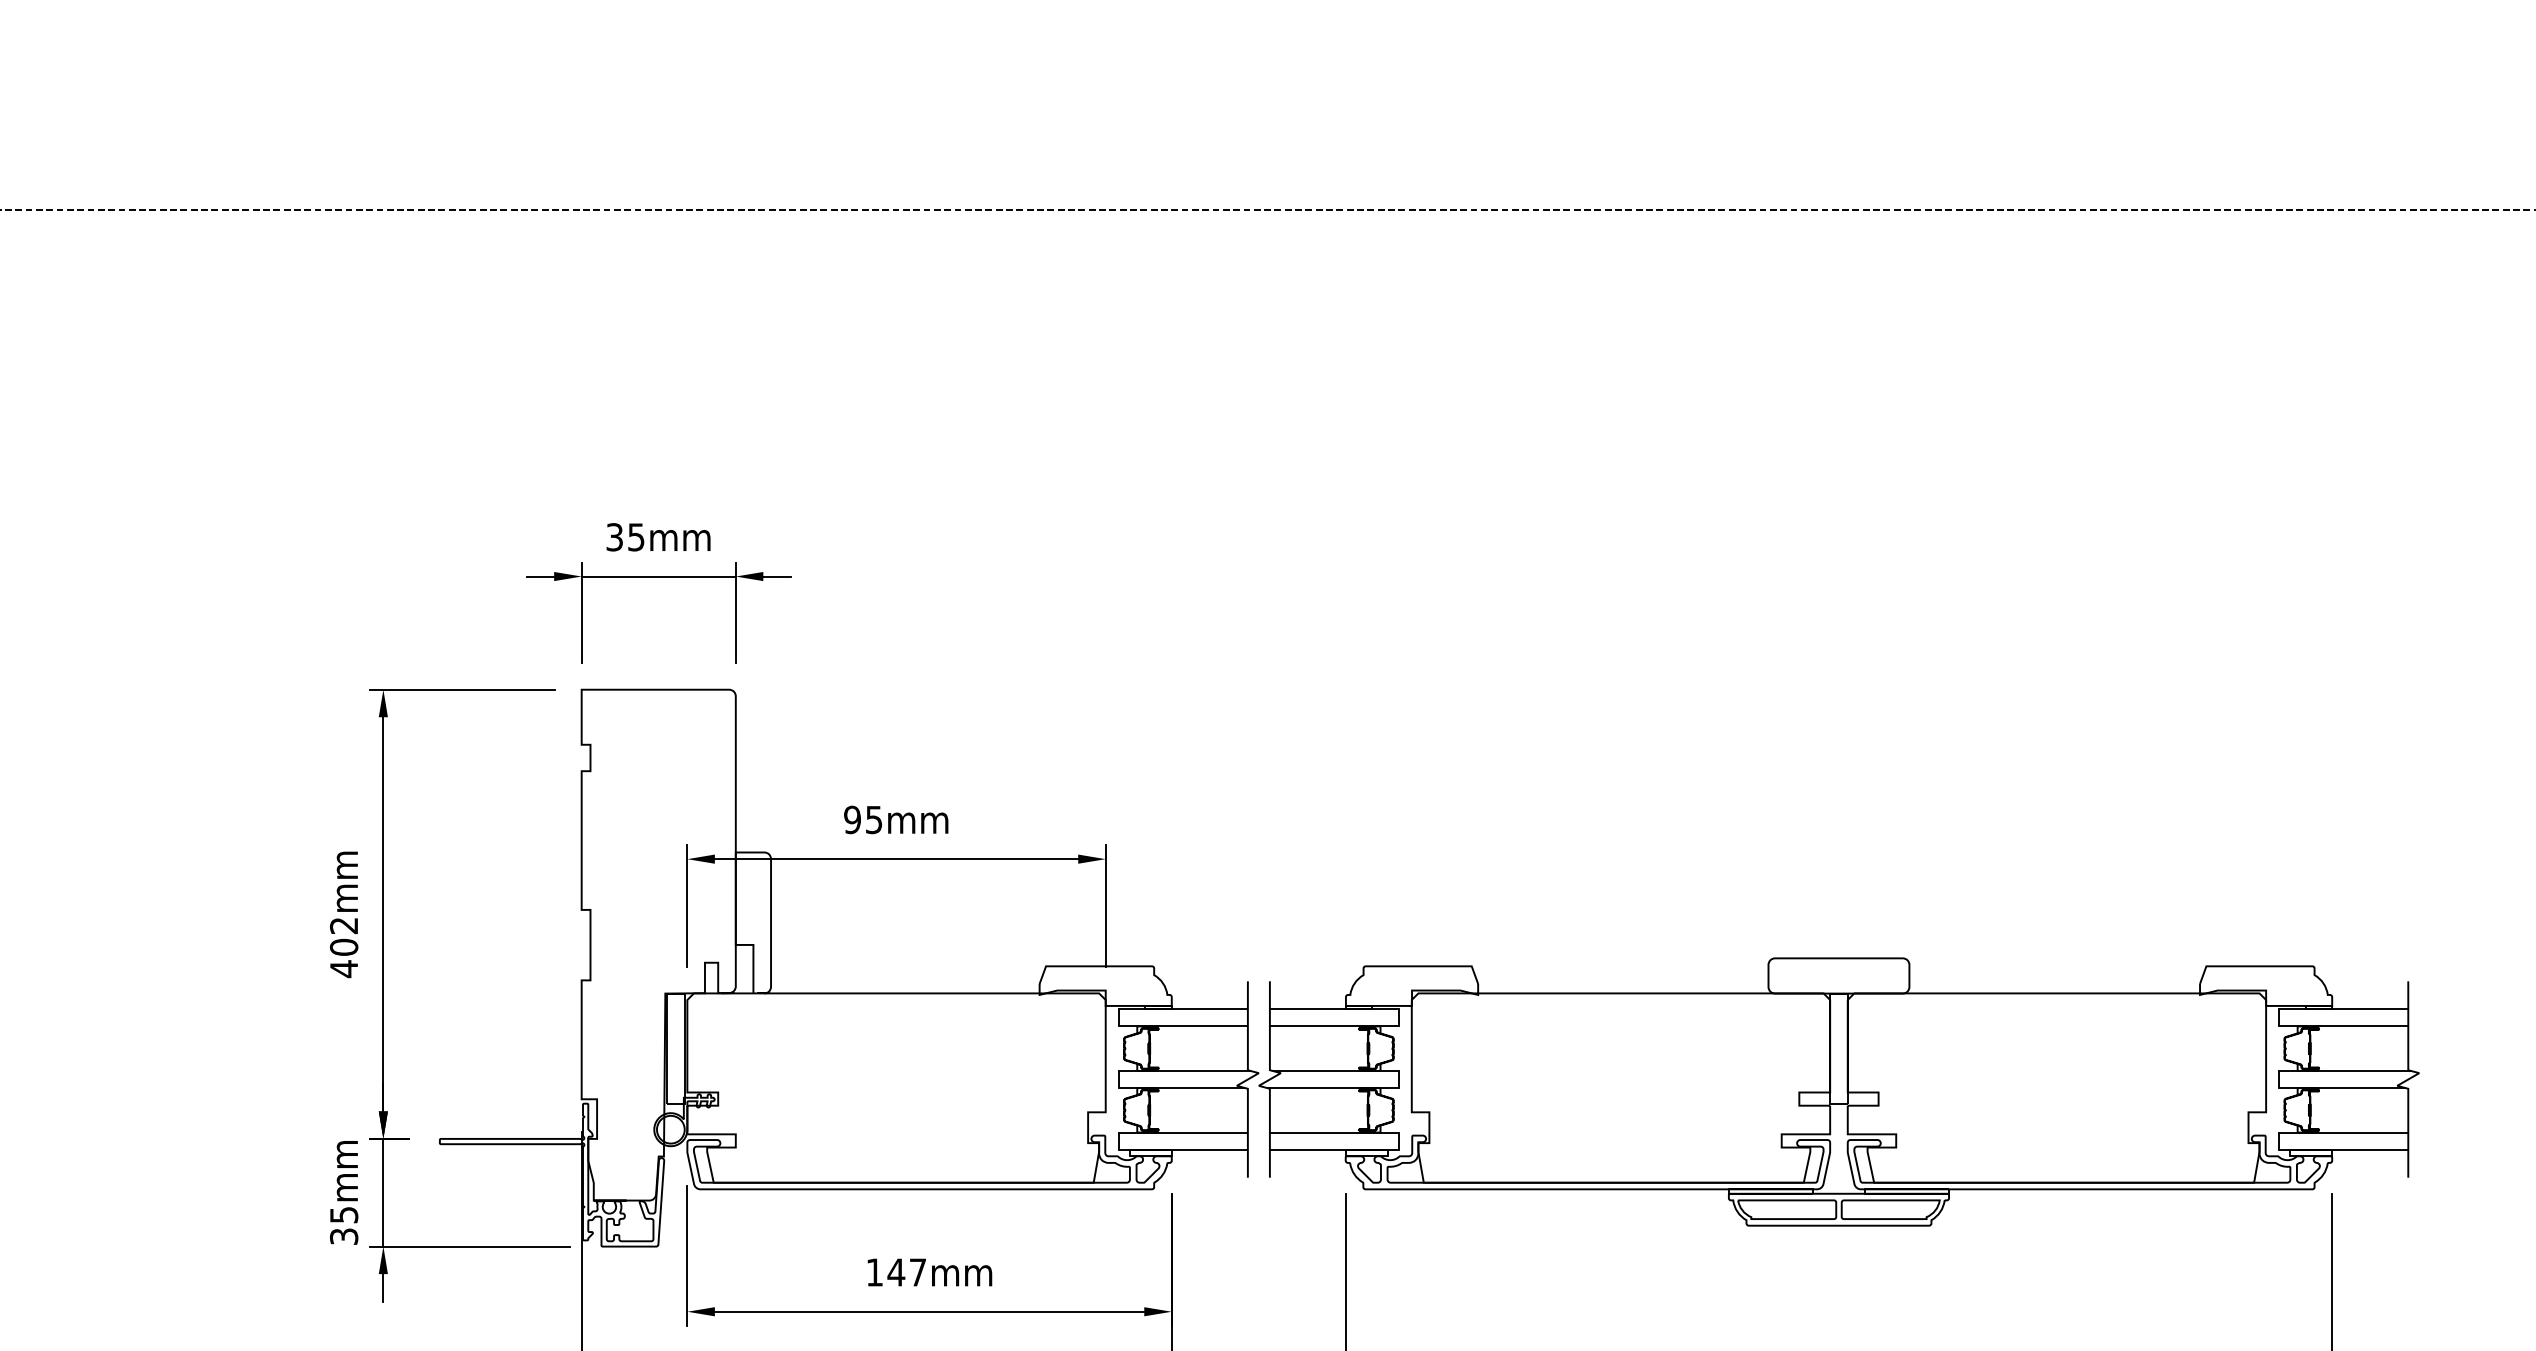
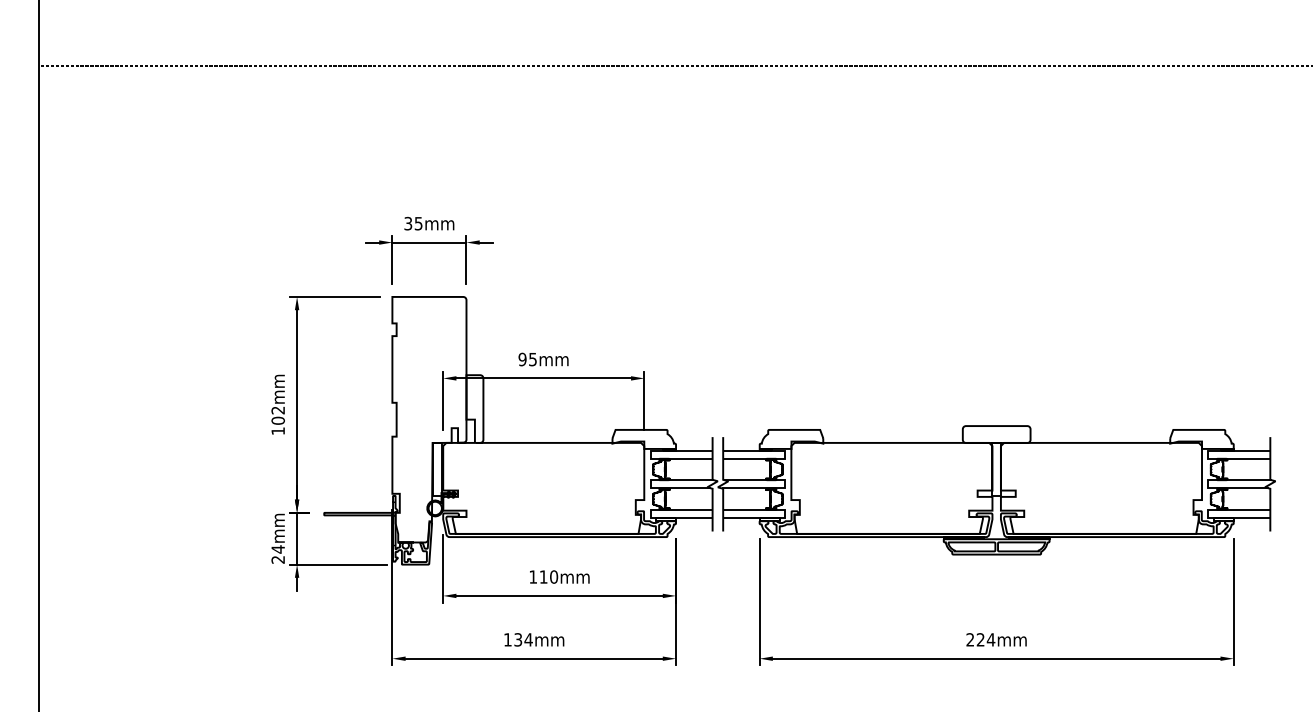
text: (342, 969) -> (277, 431), 402mm -> 102mm
text: (342, 1225) -> (277, 554), 35mm -> 24mm
text: (906, 1271) -> (548, 576), 147mm -> 110mm

